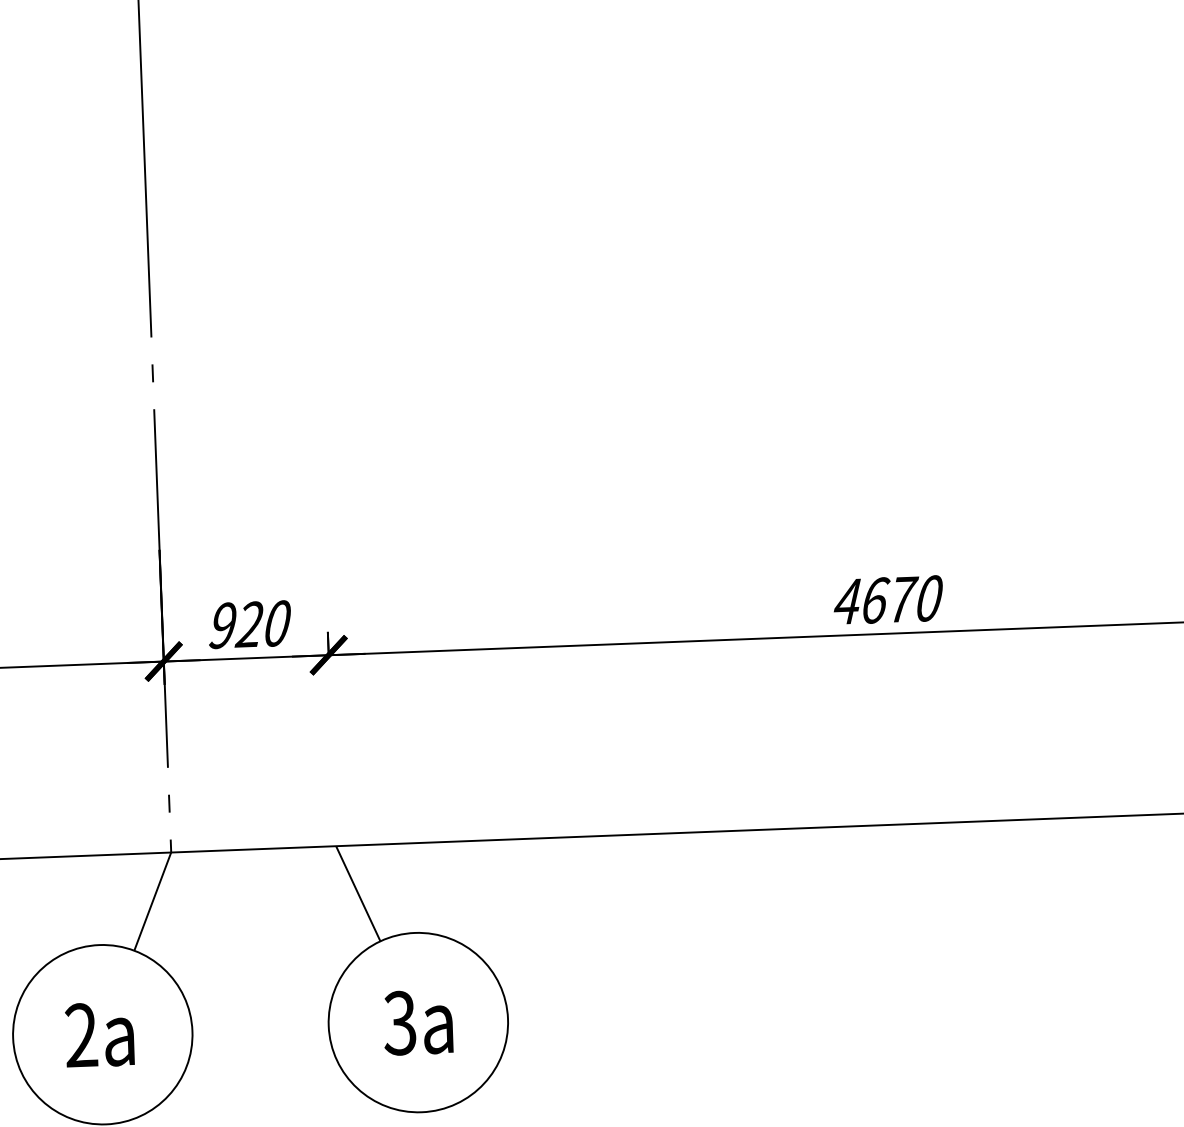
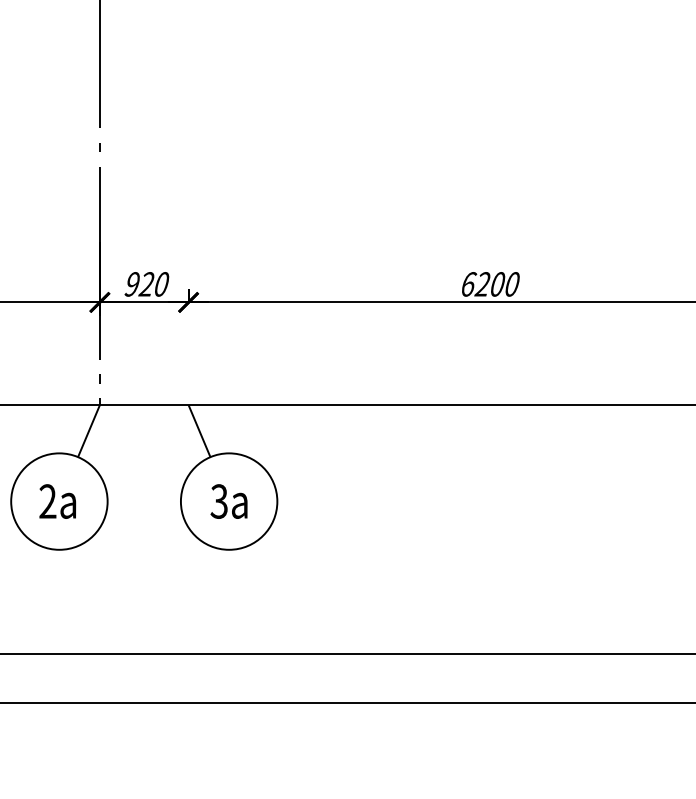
text: (875, 600) -> (483, 284), 4670 -> 6200

